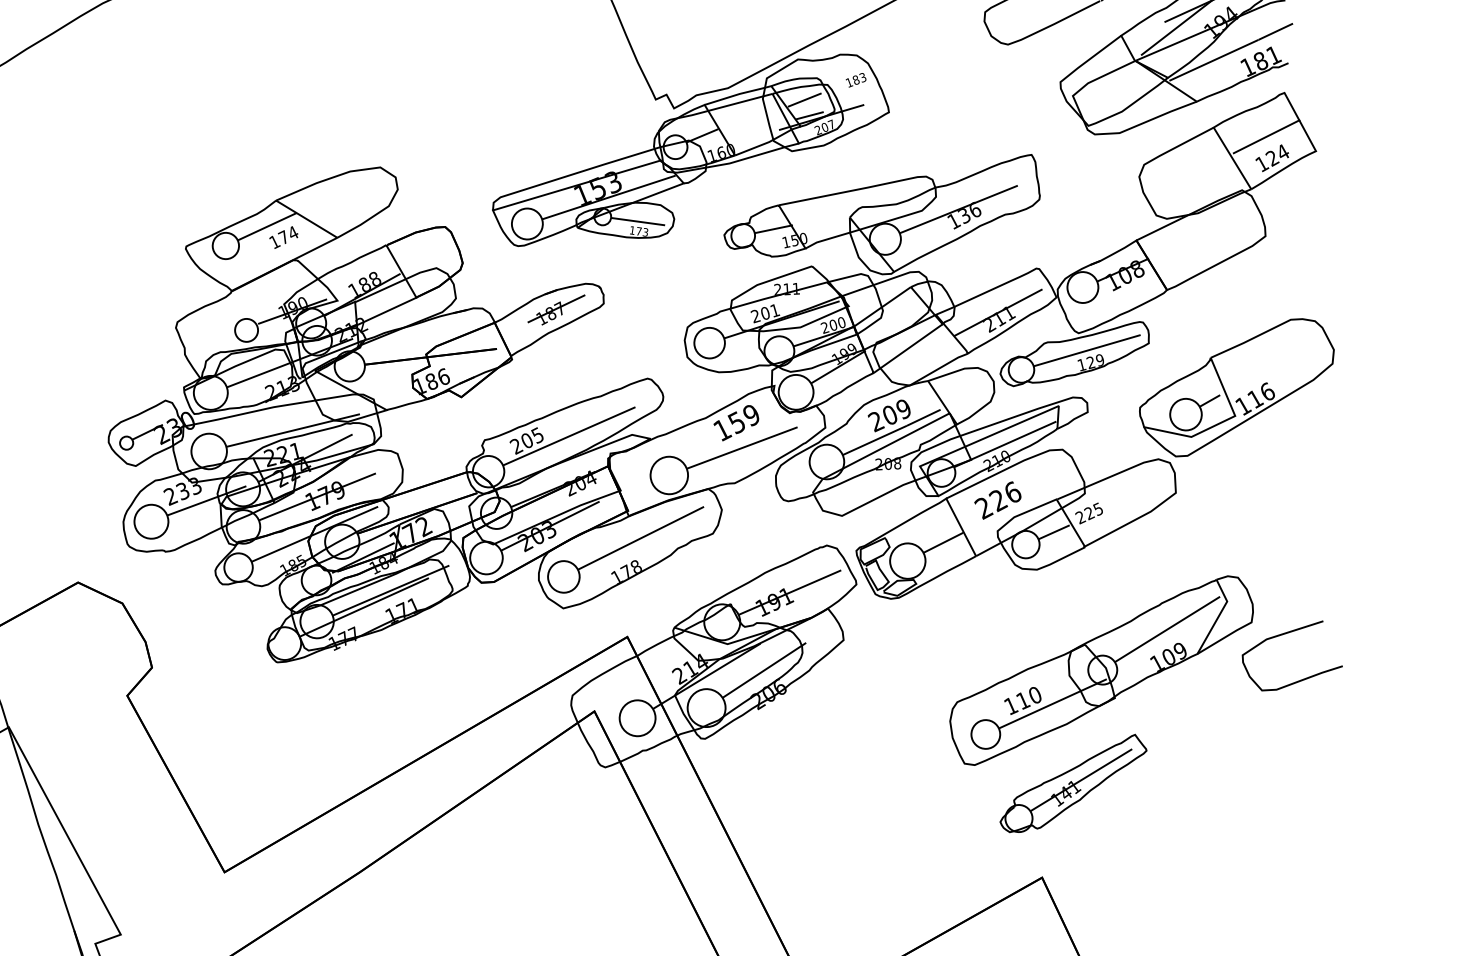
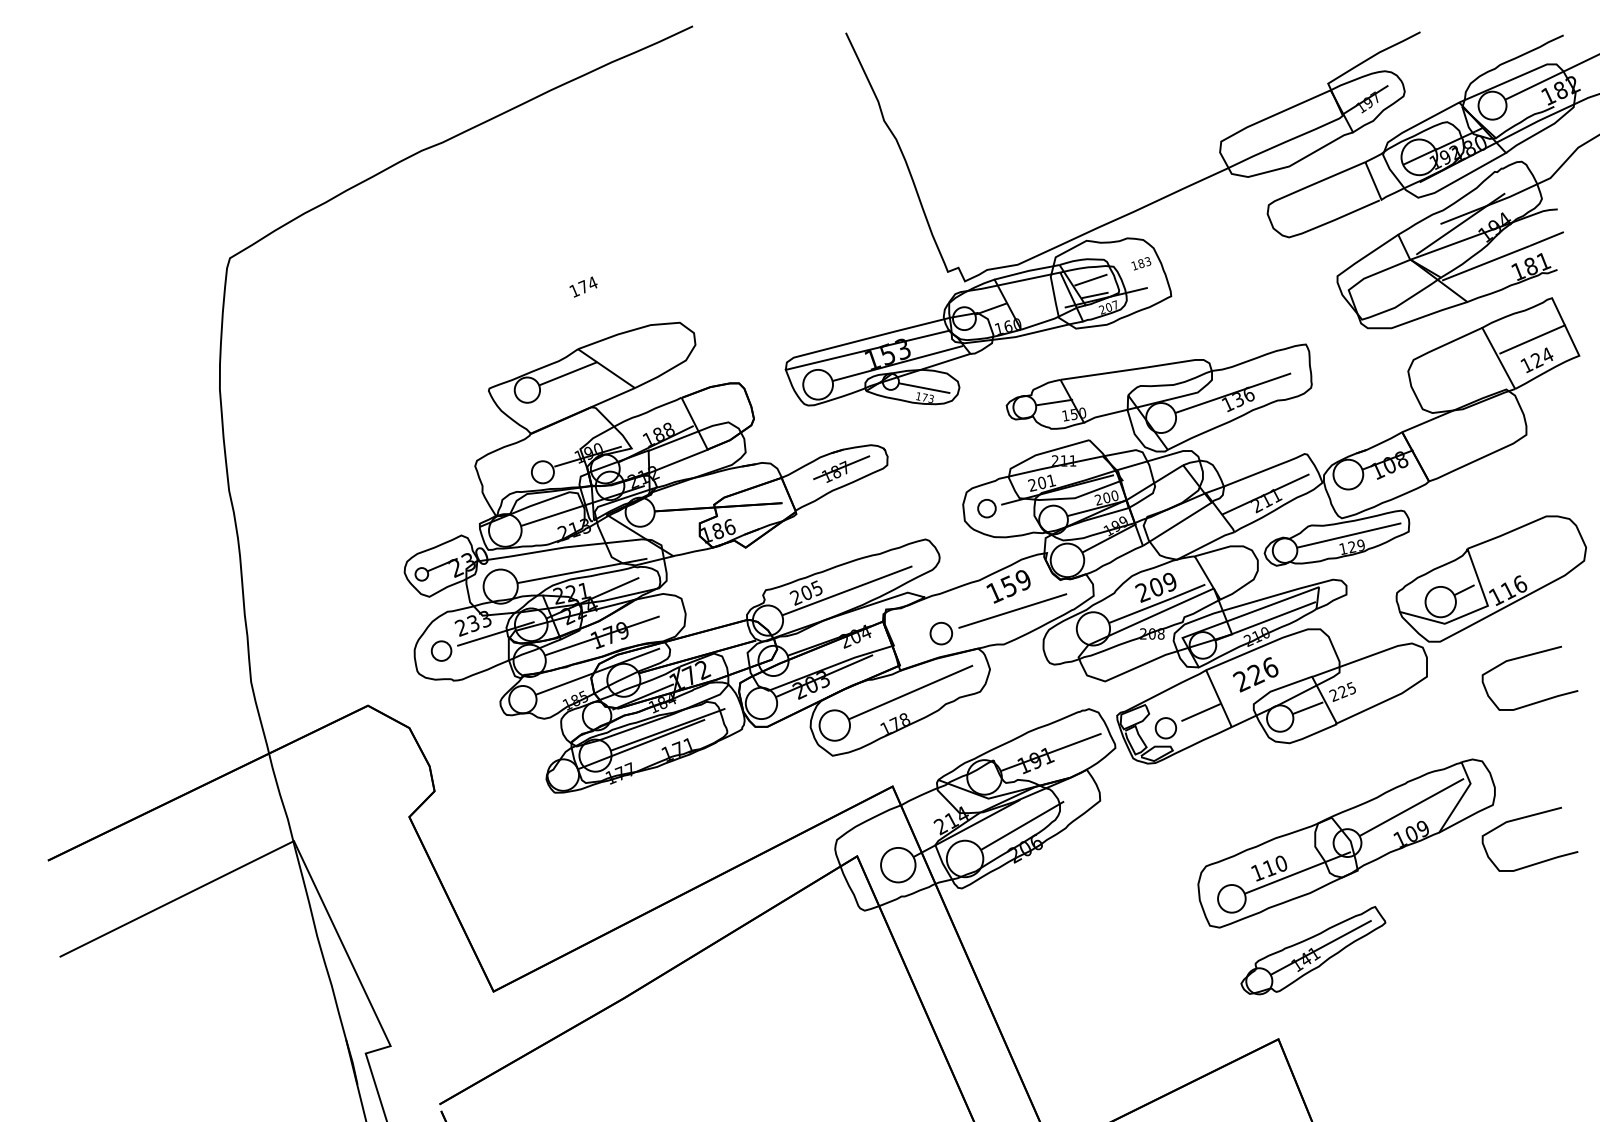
text: (283, 236) -> (583, 286), moved
circle: (709, 343) -> (986, 508), size x0.6
curve: (1277, 467) -> (1525, 657), added
circle: (669, 475) -> (941, 633), size x0.6
circle: (151, 521) -> (441, 650), size x0.6
circle: (907, 561) -> (1165, 728), size x0.6

